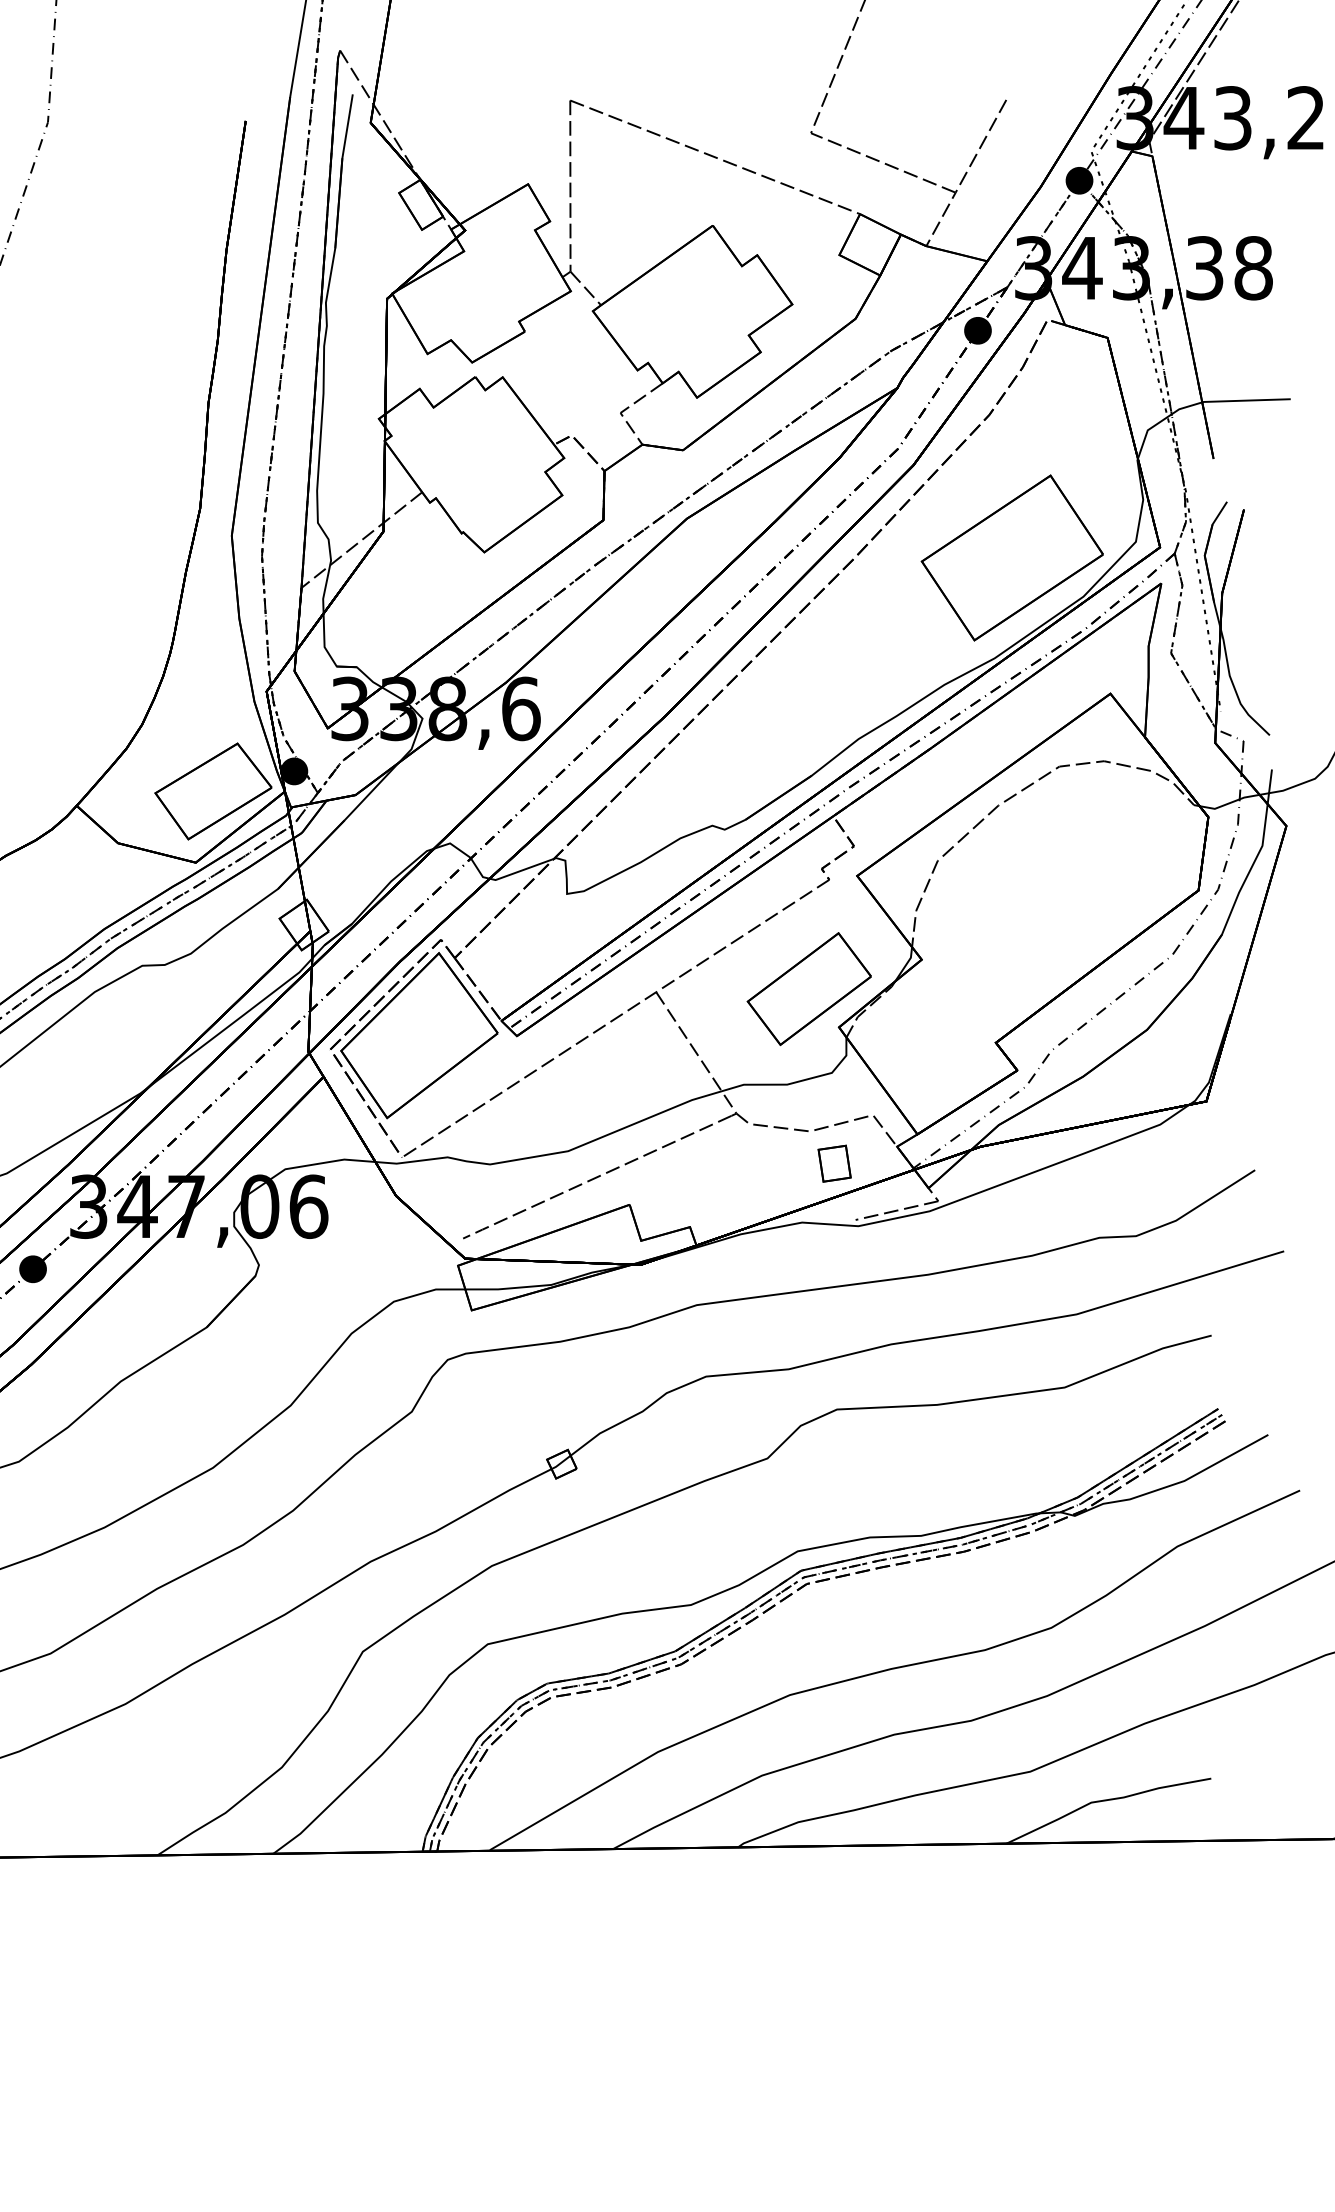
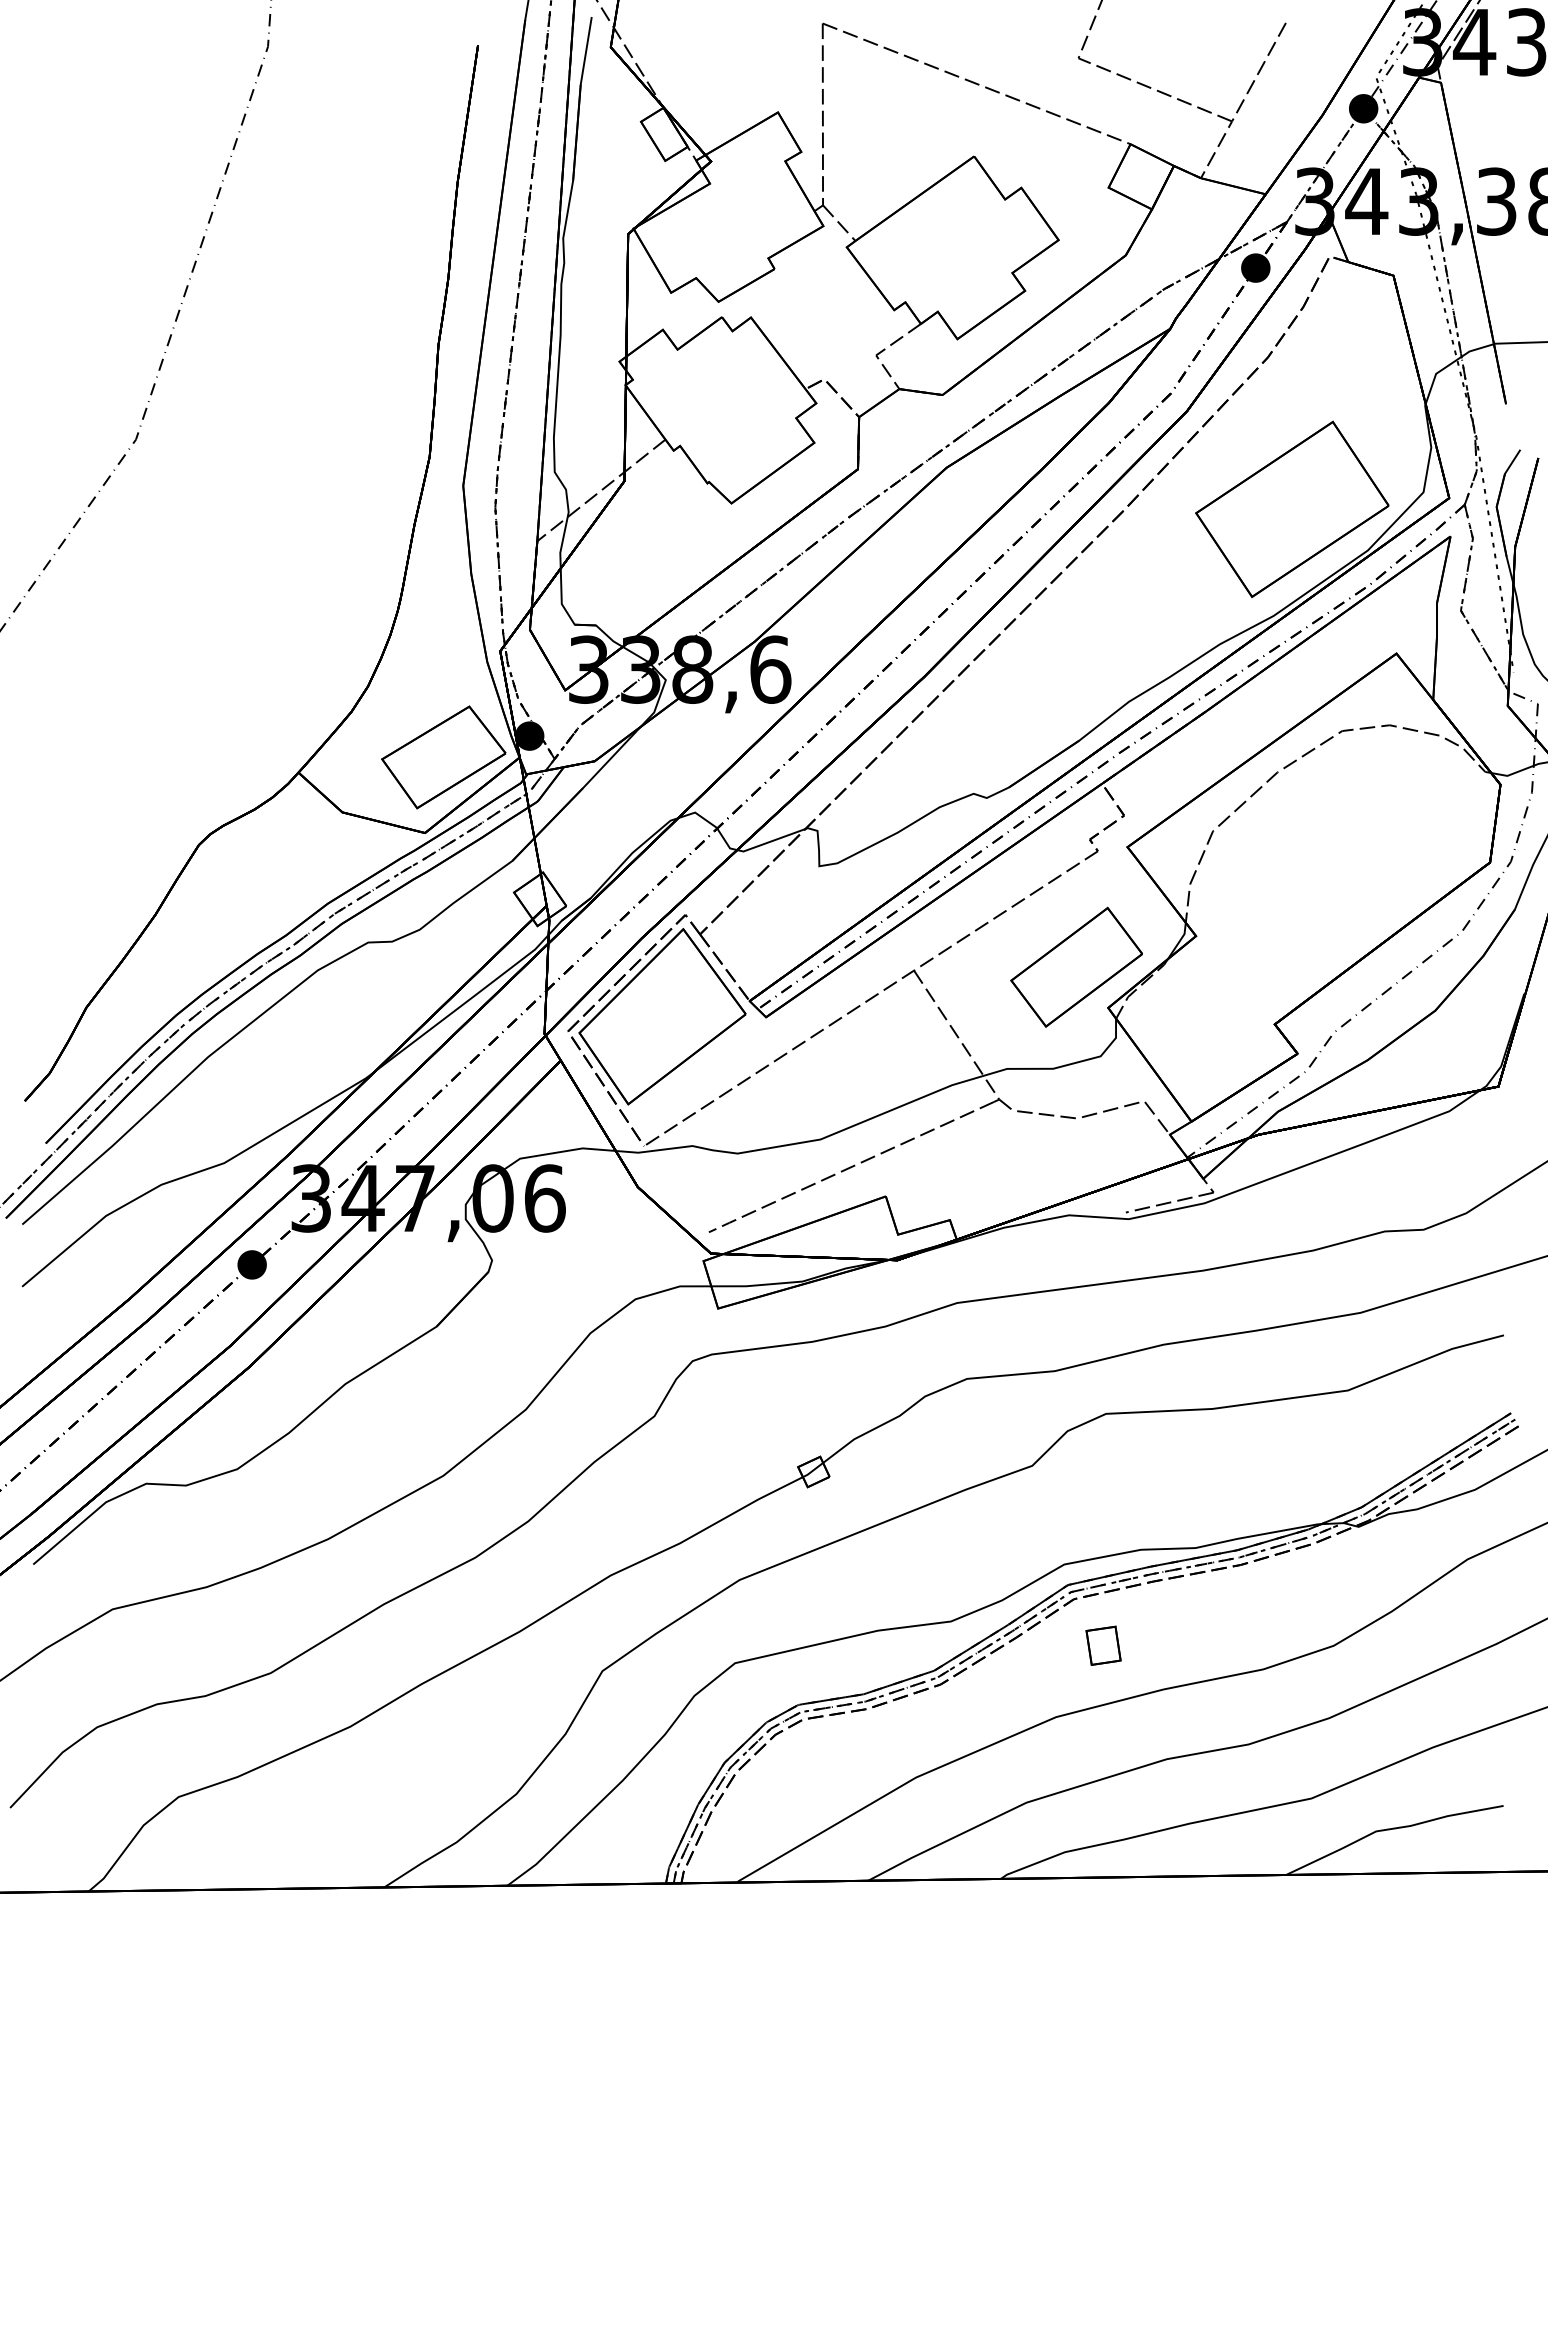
part: (834, 1163) -> (1103, 1645), moved

